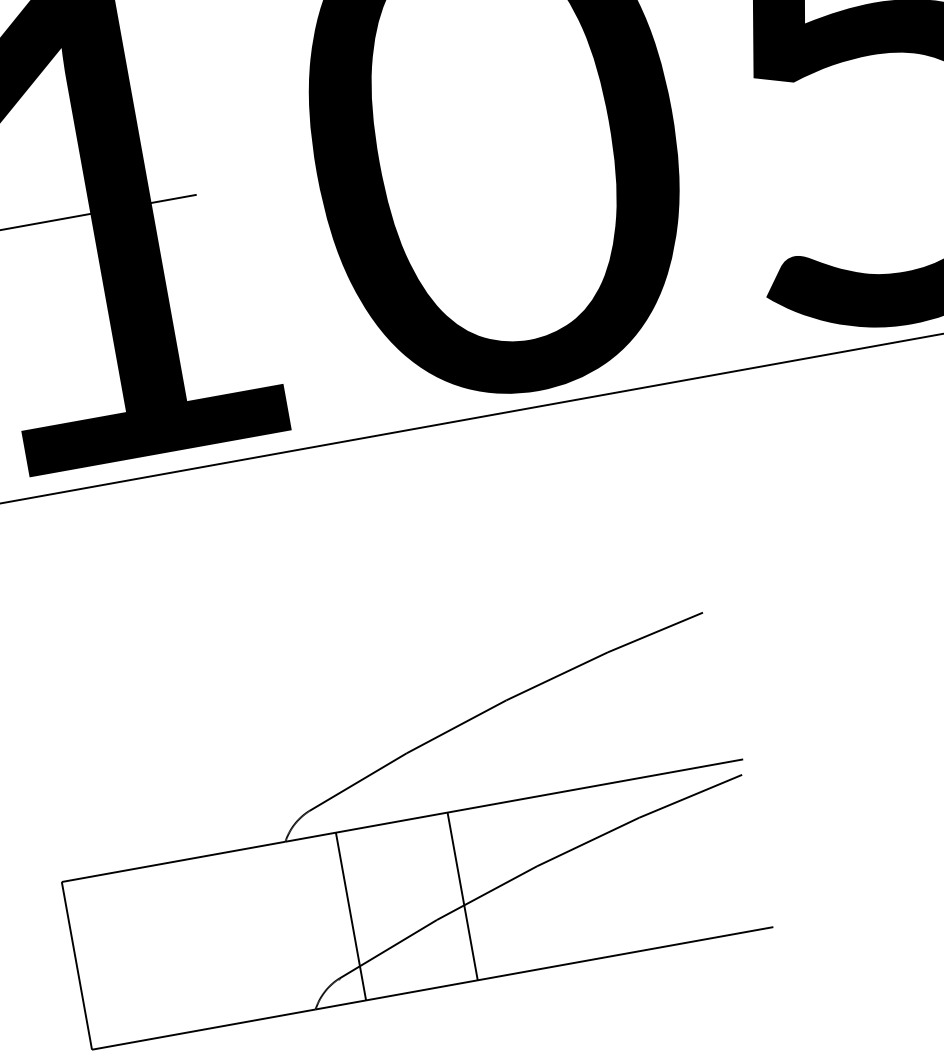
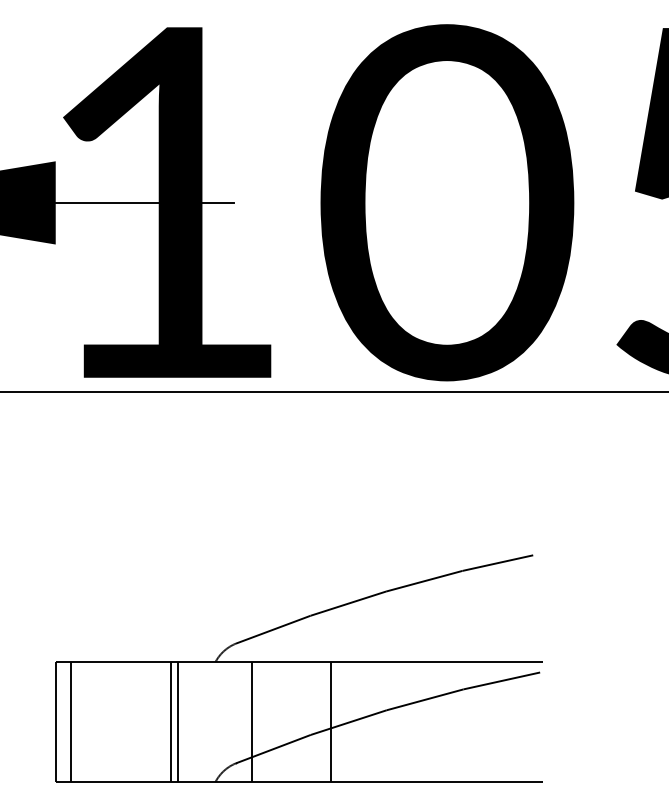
line: (247, 934) -> (177, 721), added
line: (238, 936) -> (171, 721), added
line: (97, 961) -> (70, 721), added

